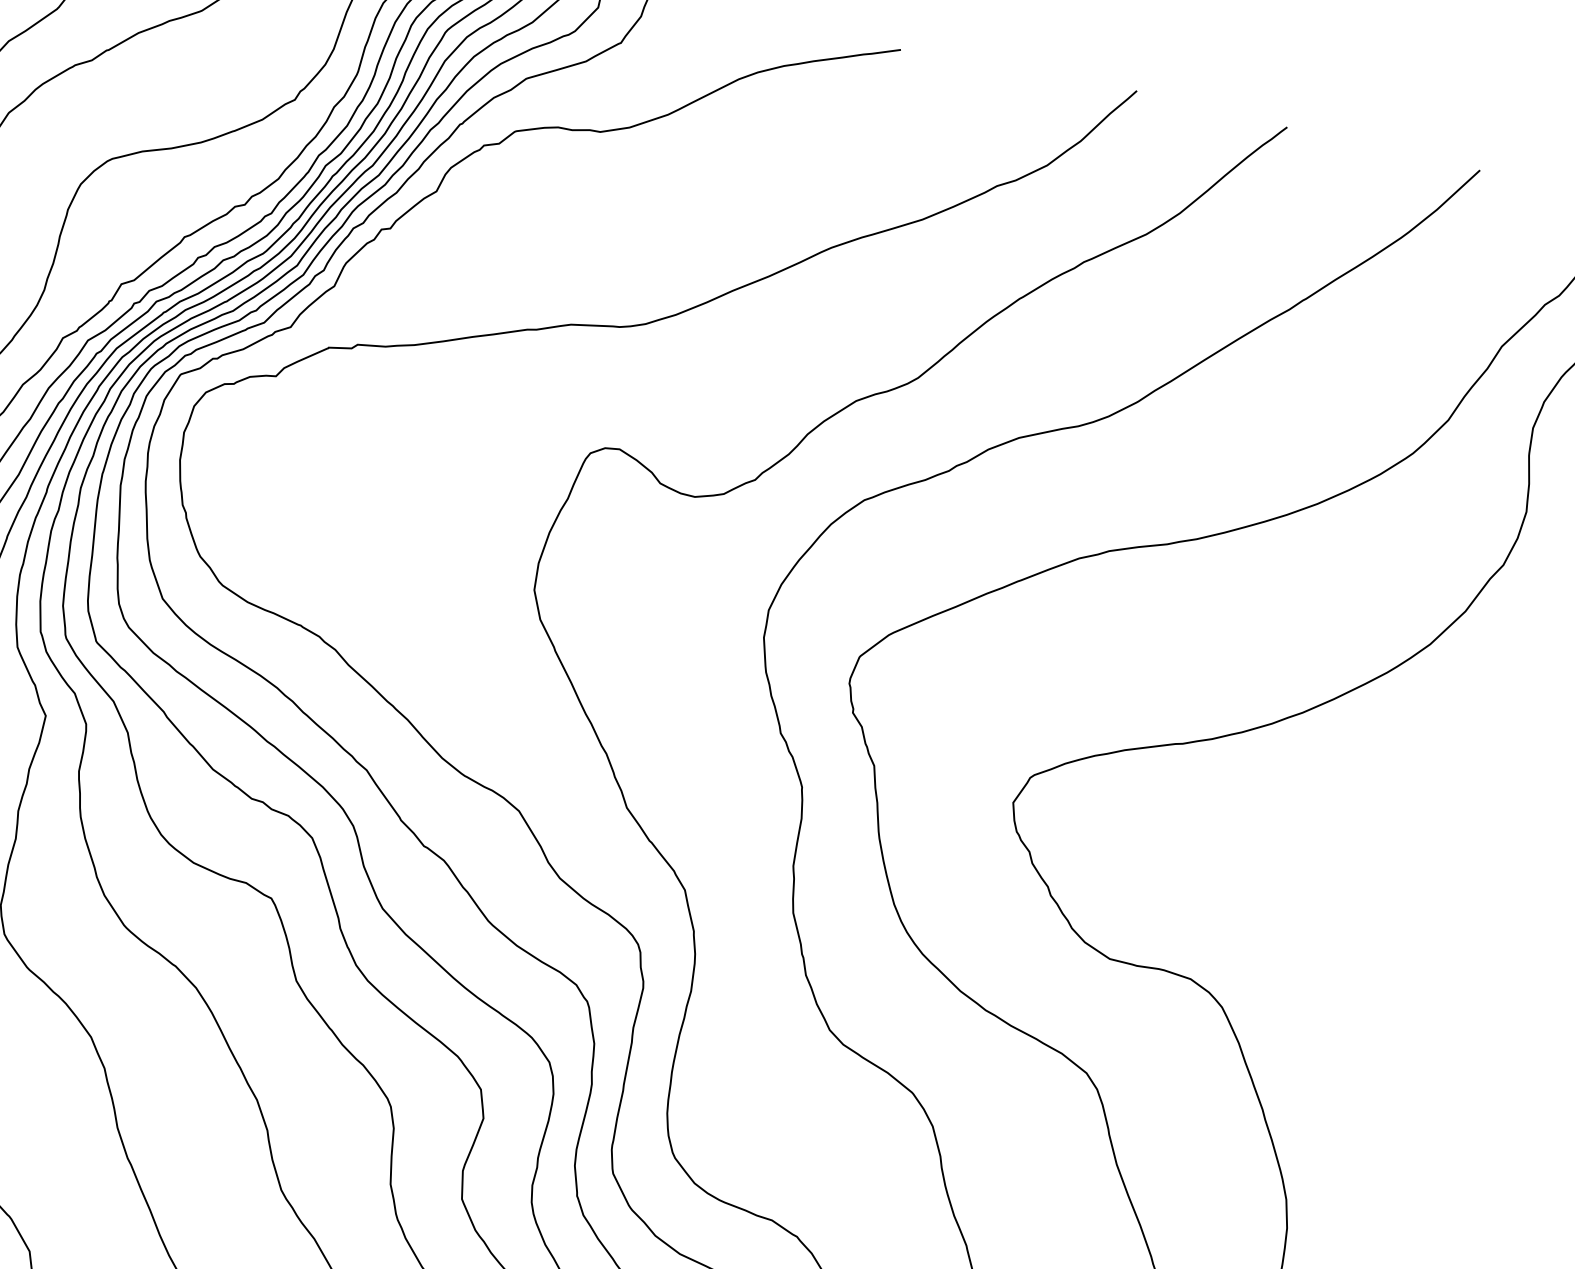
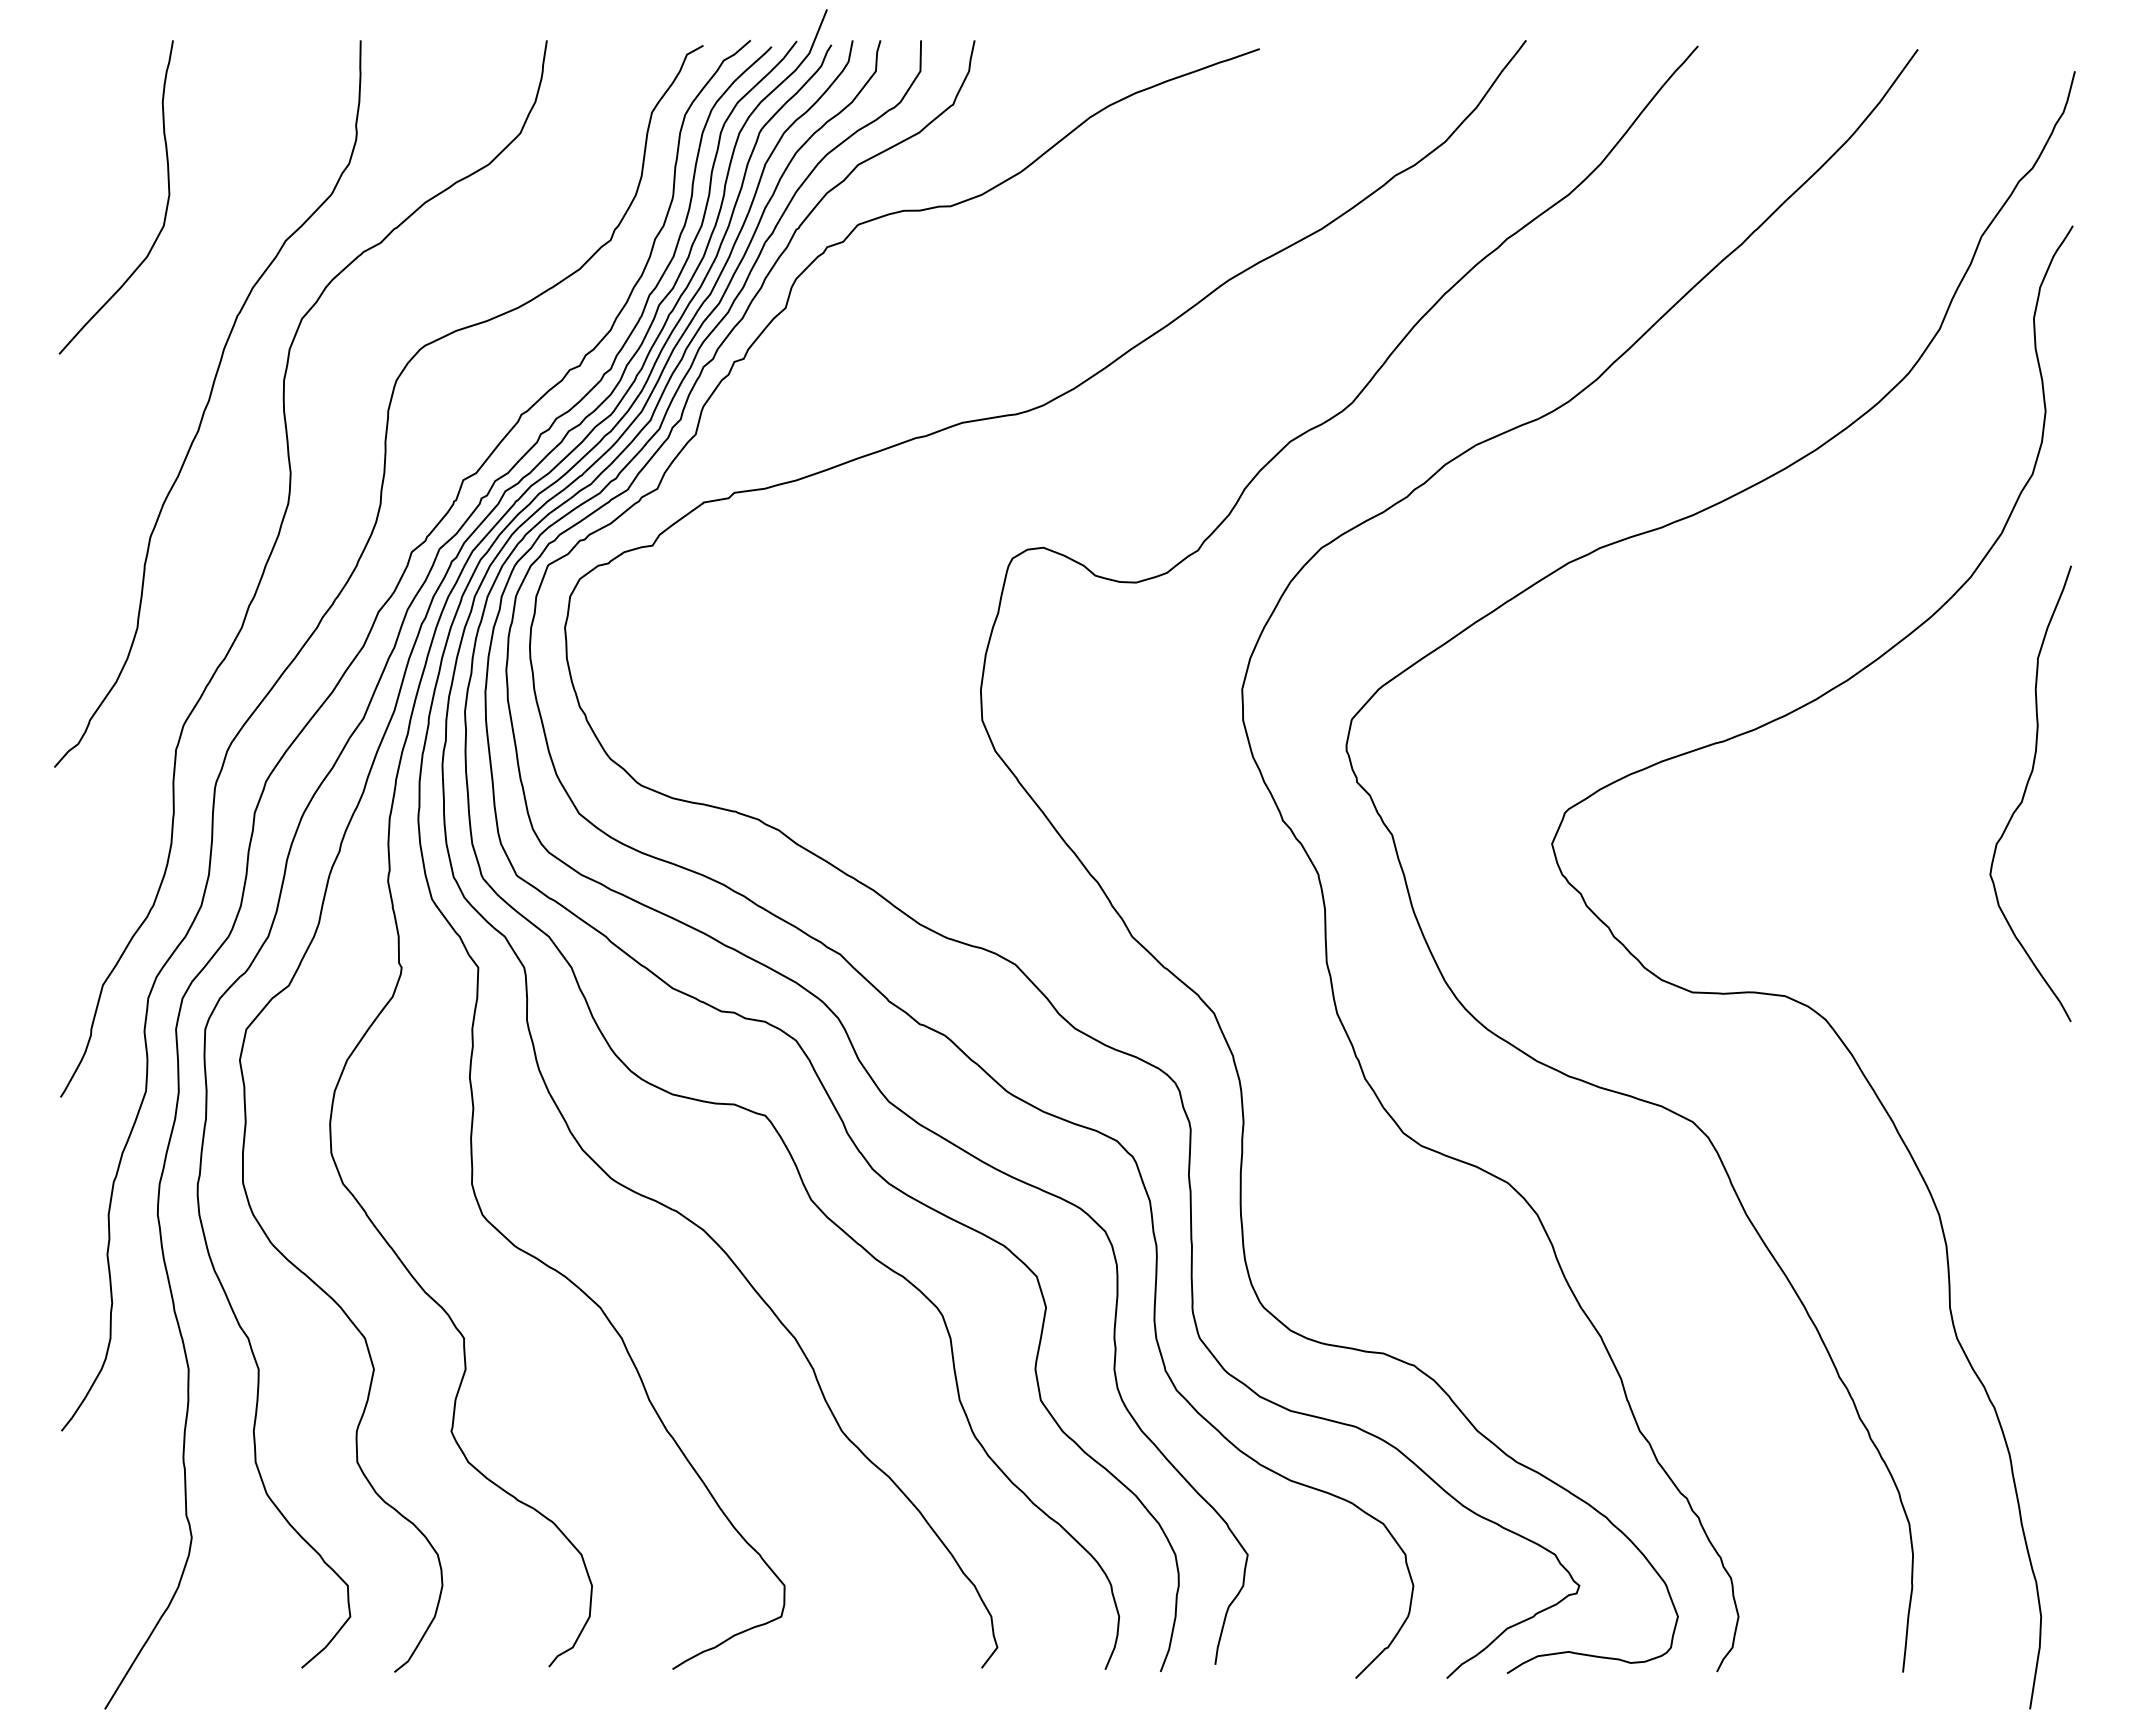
curve: (1440, 842) -> (2026, 790), added

